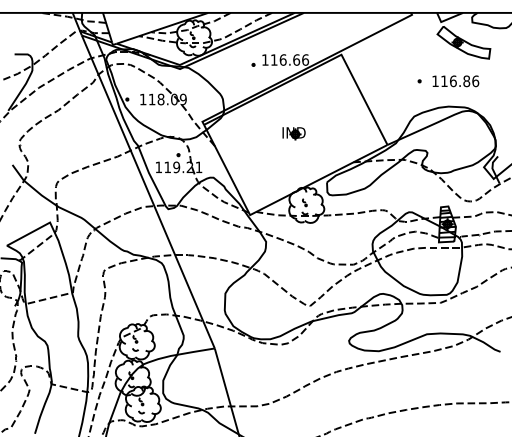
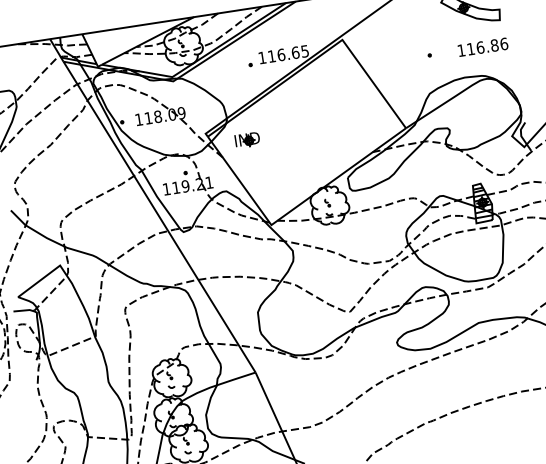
text: (305, 59) -> (304, 50), 116.66 -> 116.65
text: (455, 81) -> (482, 47), moved
part: (293, 133) -> (246, 140), moved

